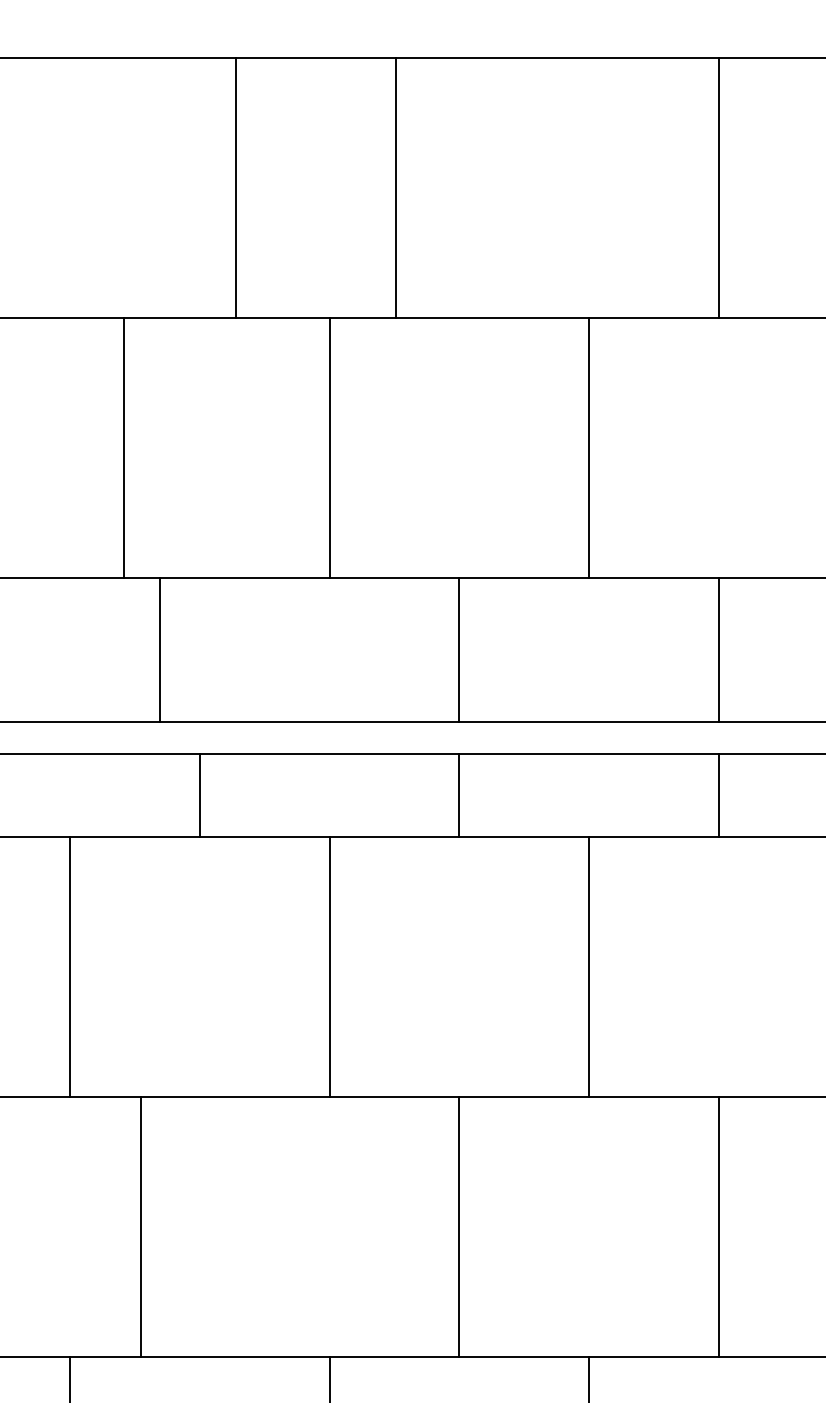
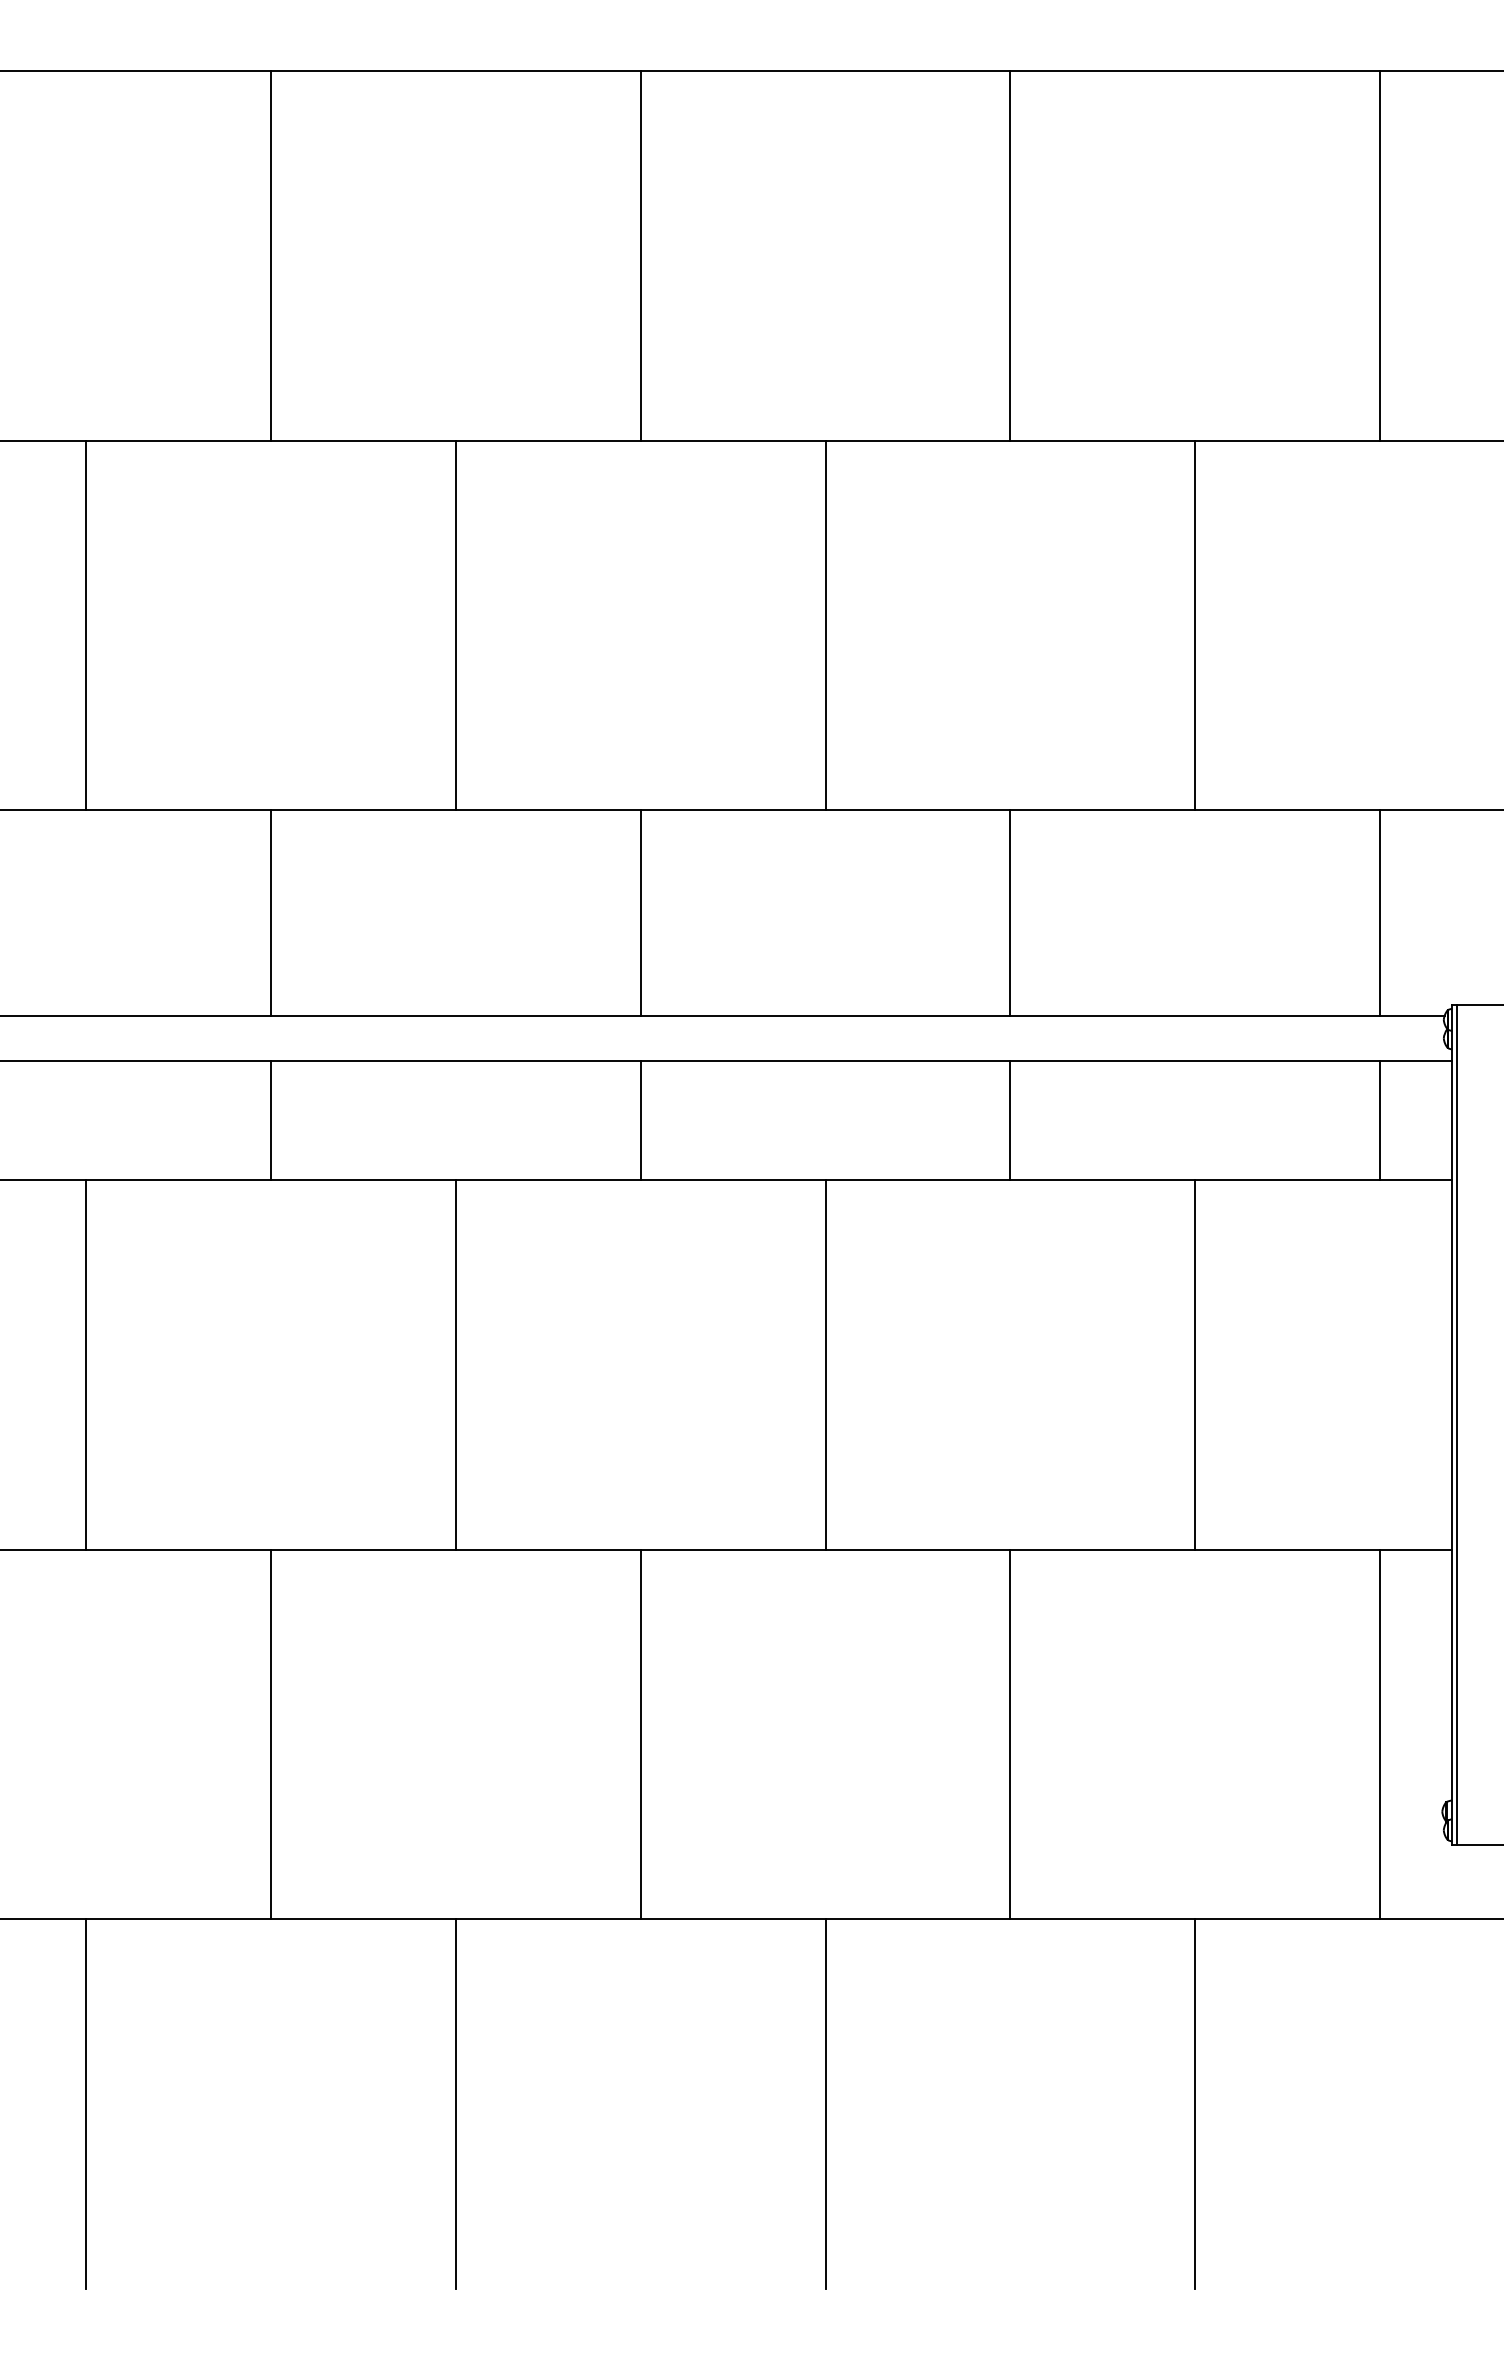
line: (235, 187) -> (270, 255), moved
line: (396, 187) -> (640, 255), moved
line: (124, 447) -> (86, 625), moved
line: (159, 650) -> (270, 913), moved
line: (140, 1227) -> (270, 1734), moved

